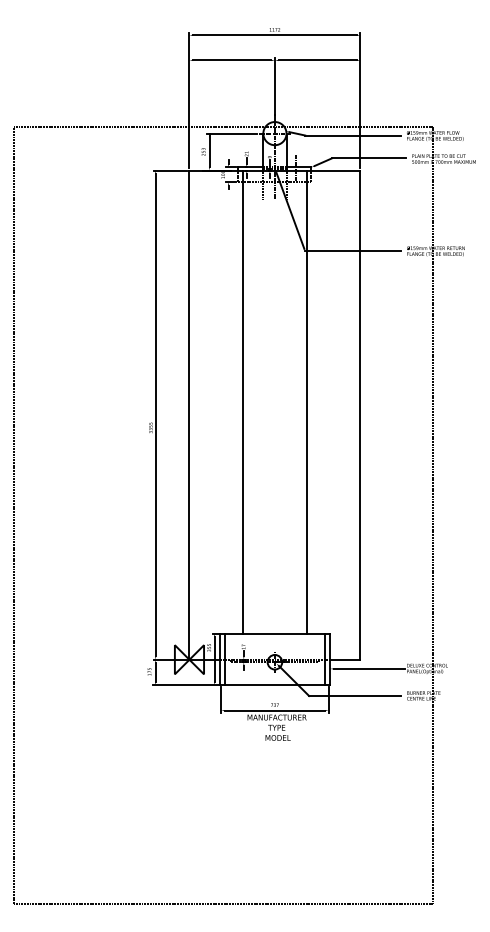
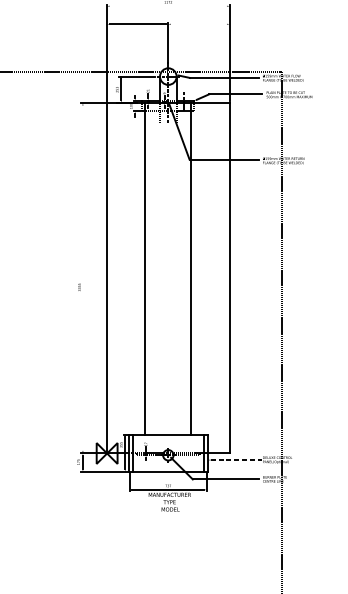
line: (274, 35) -> (168, 6), removed
line: (317, 60) -> (198, 24), removed
line: (155, 415) -> (82, 278), removed
line: (369, 668) -> (236, 459), solid -> dashed

